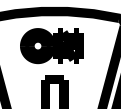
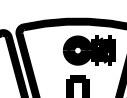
part: (51, 45) -> (89, 50), moved

